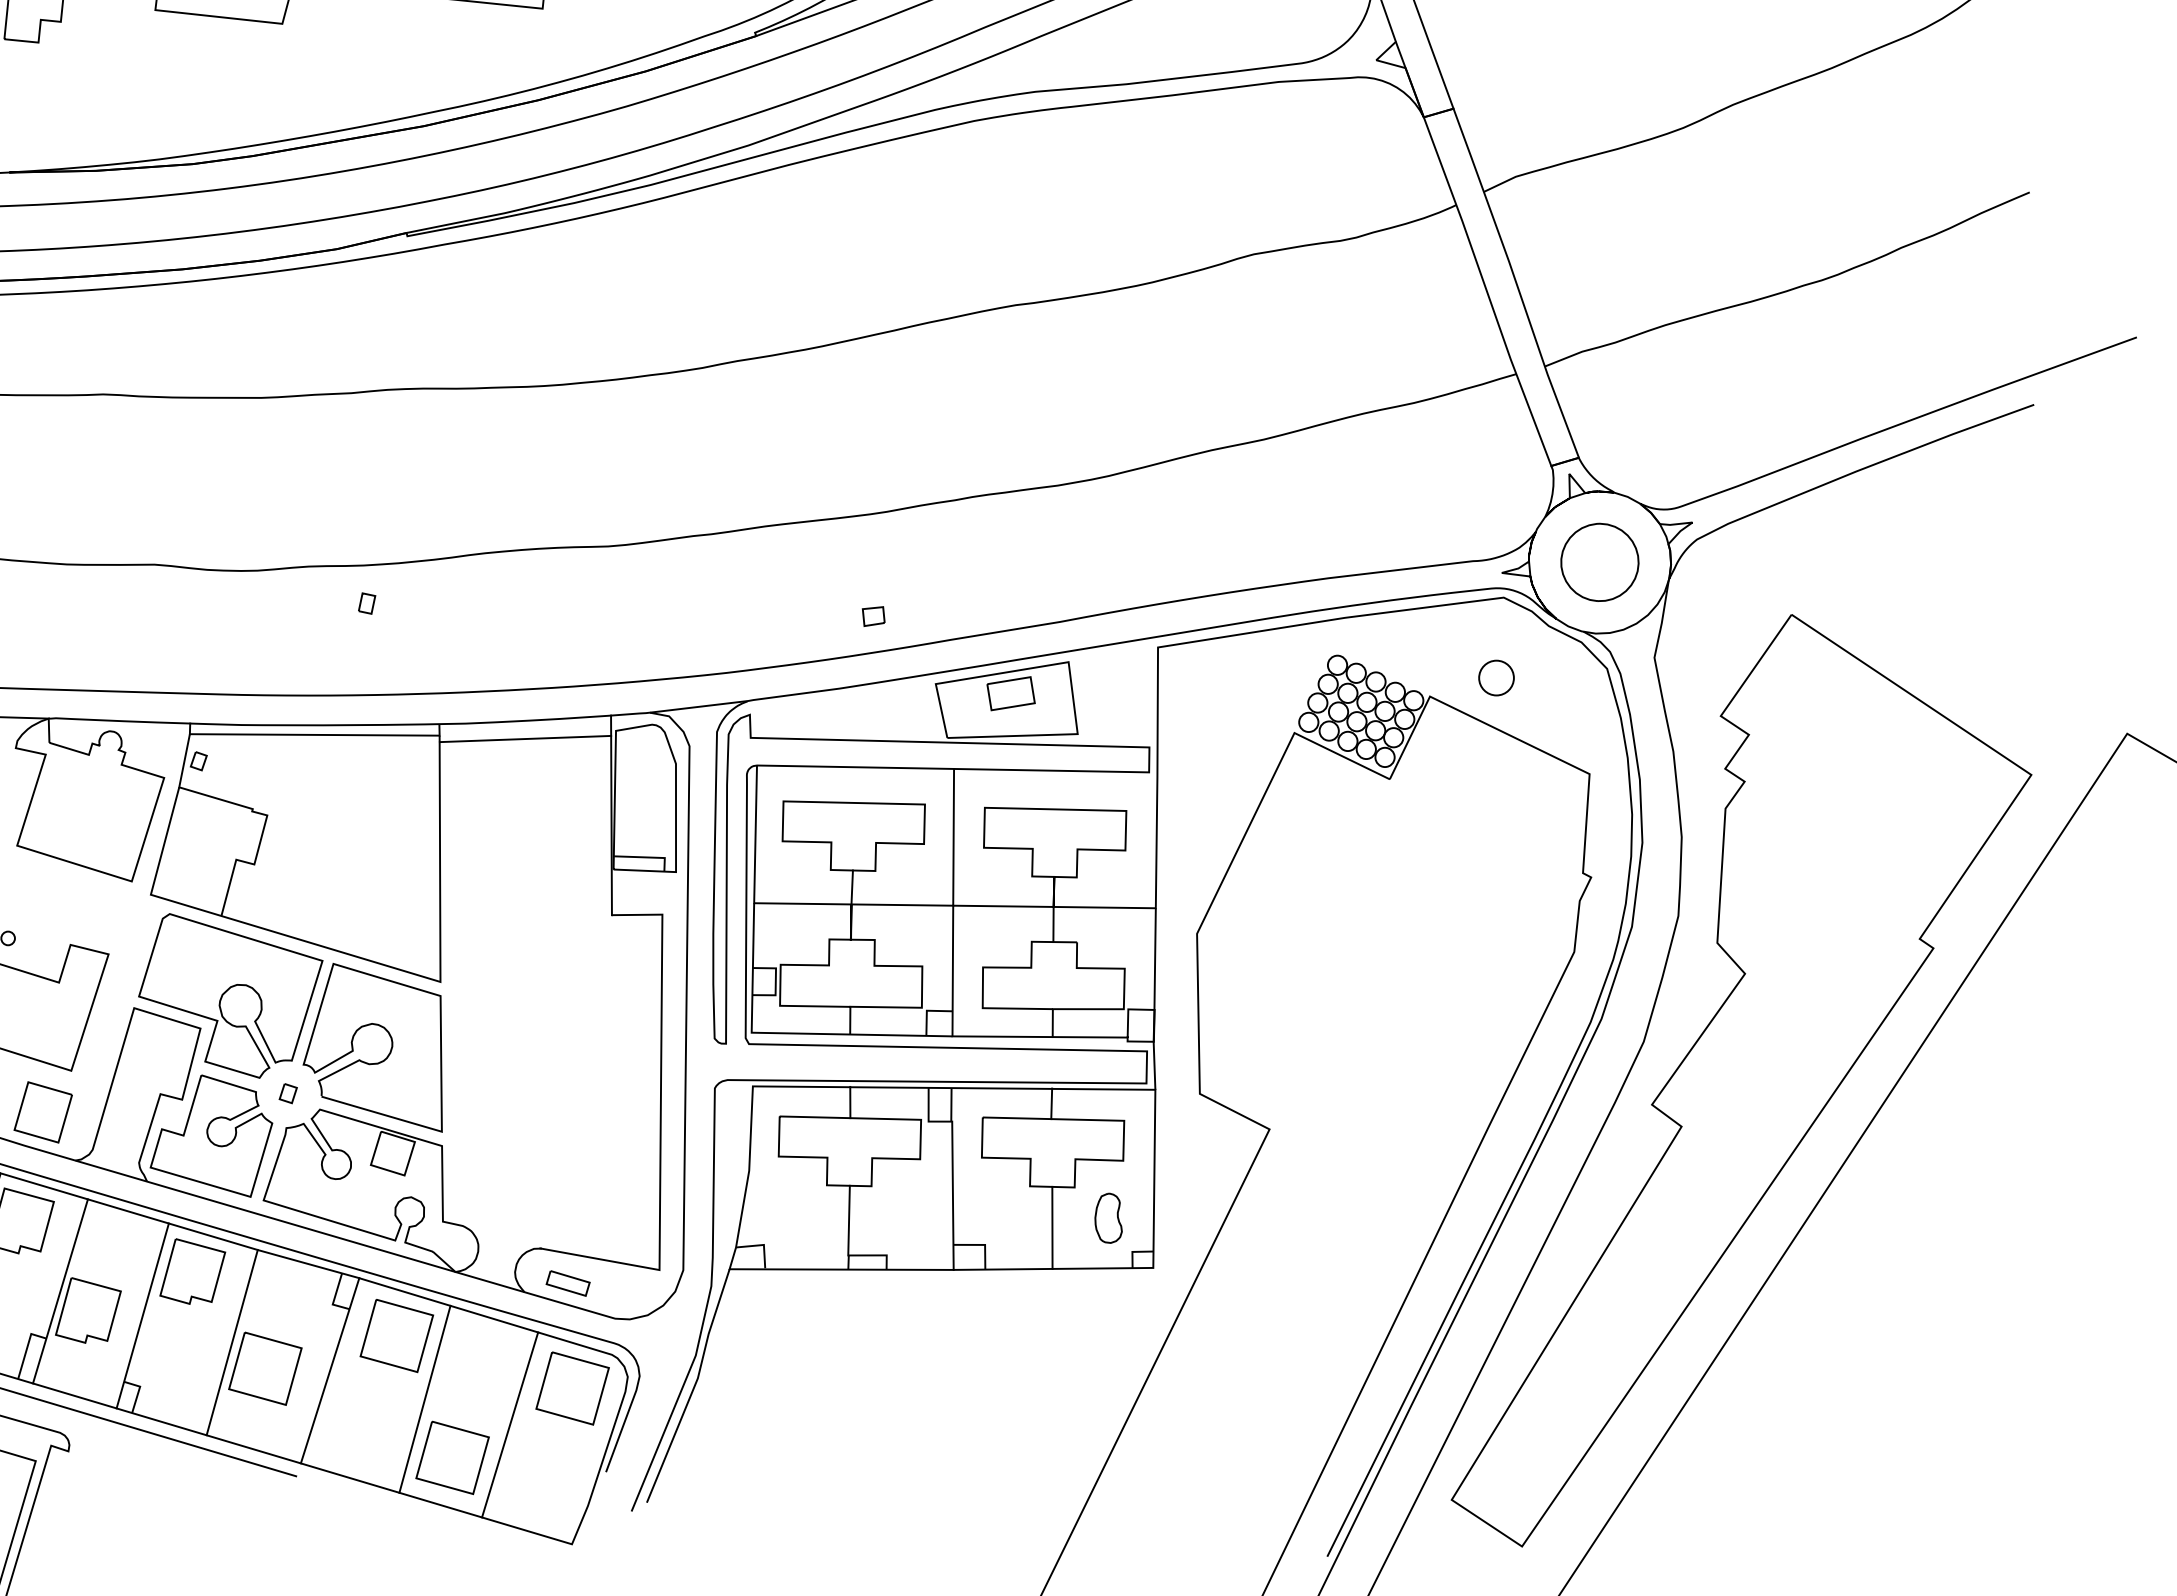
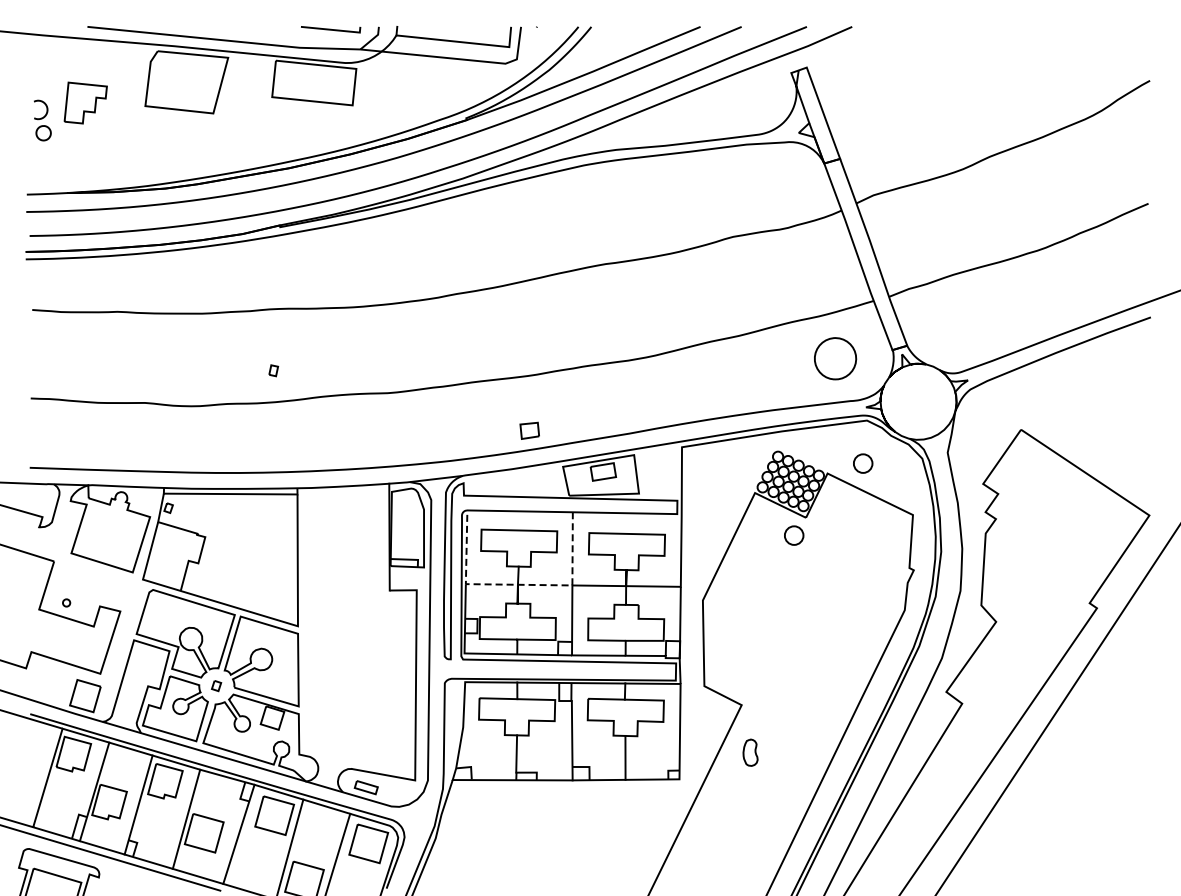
part: (1599, 561) -> (835, 358), moved
part: (366, 603) -> (273, 370), moved
part: (873, 616) -> (529, 430), size x1.6
line: (525, 737) -> (343, 495), removed
circle: (1368, 812) -> (794, 535), added
line: (852, 903) -> (518, 584), solid -> dashed
part: (1108, 1217) -> (750, 752), moved

